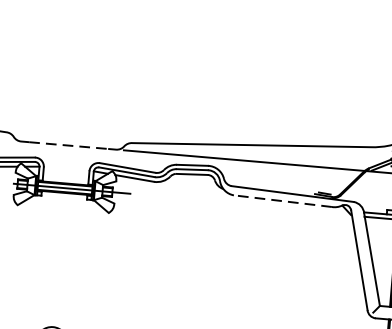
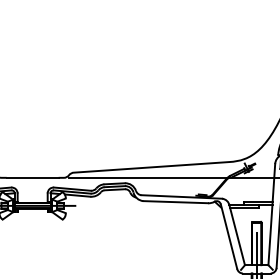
line: (68, 145) -> (32, 177), dashed -> solid
line: (282, 201) -> (175, 202), dashed -> solid

